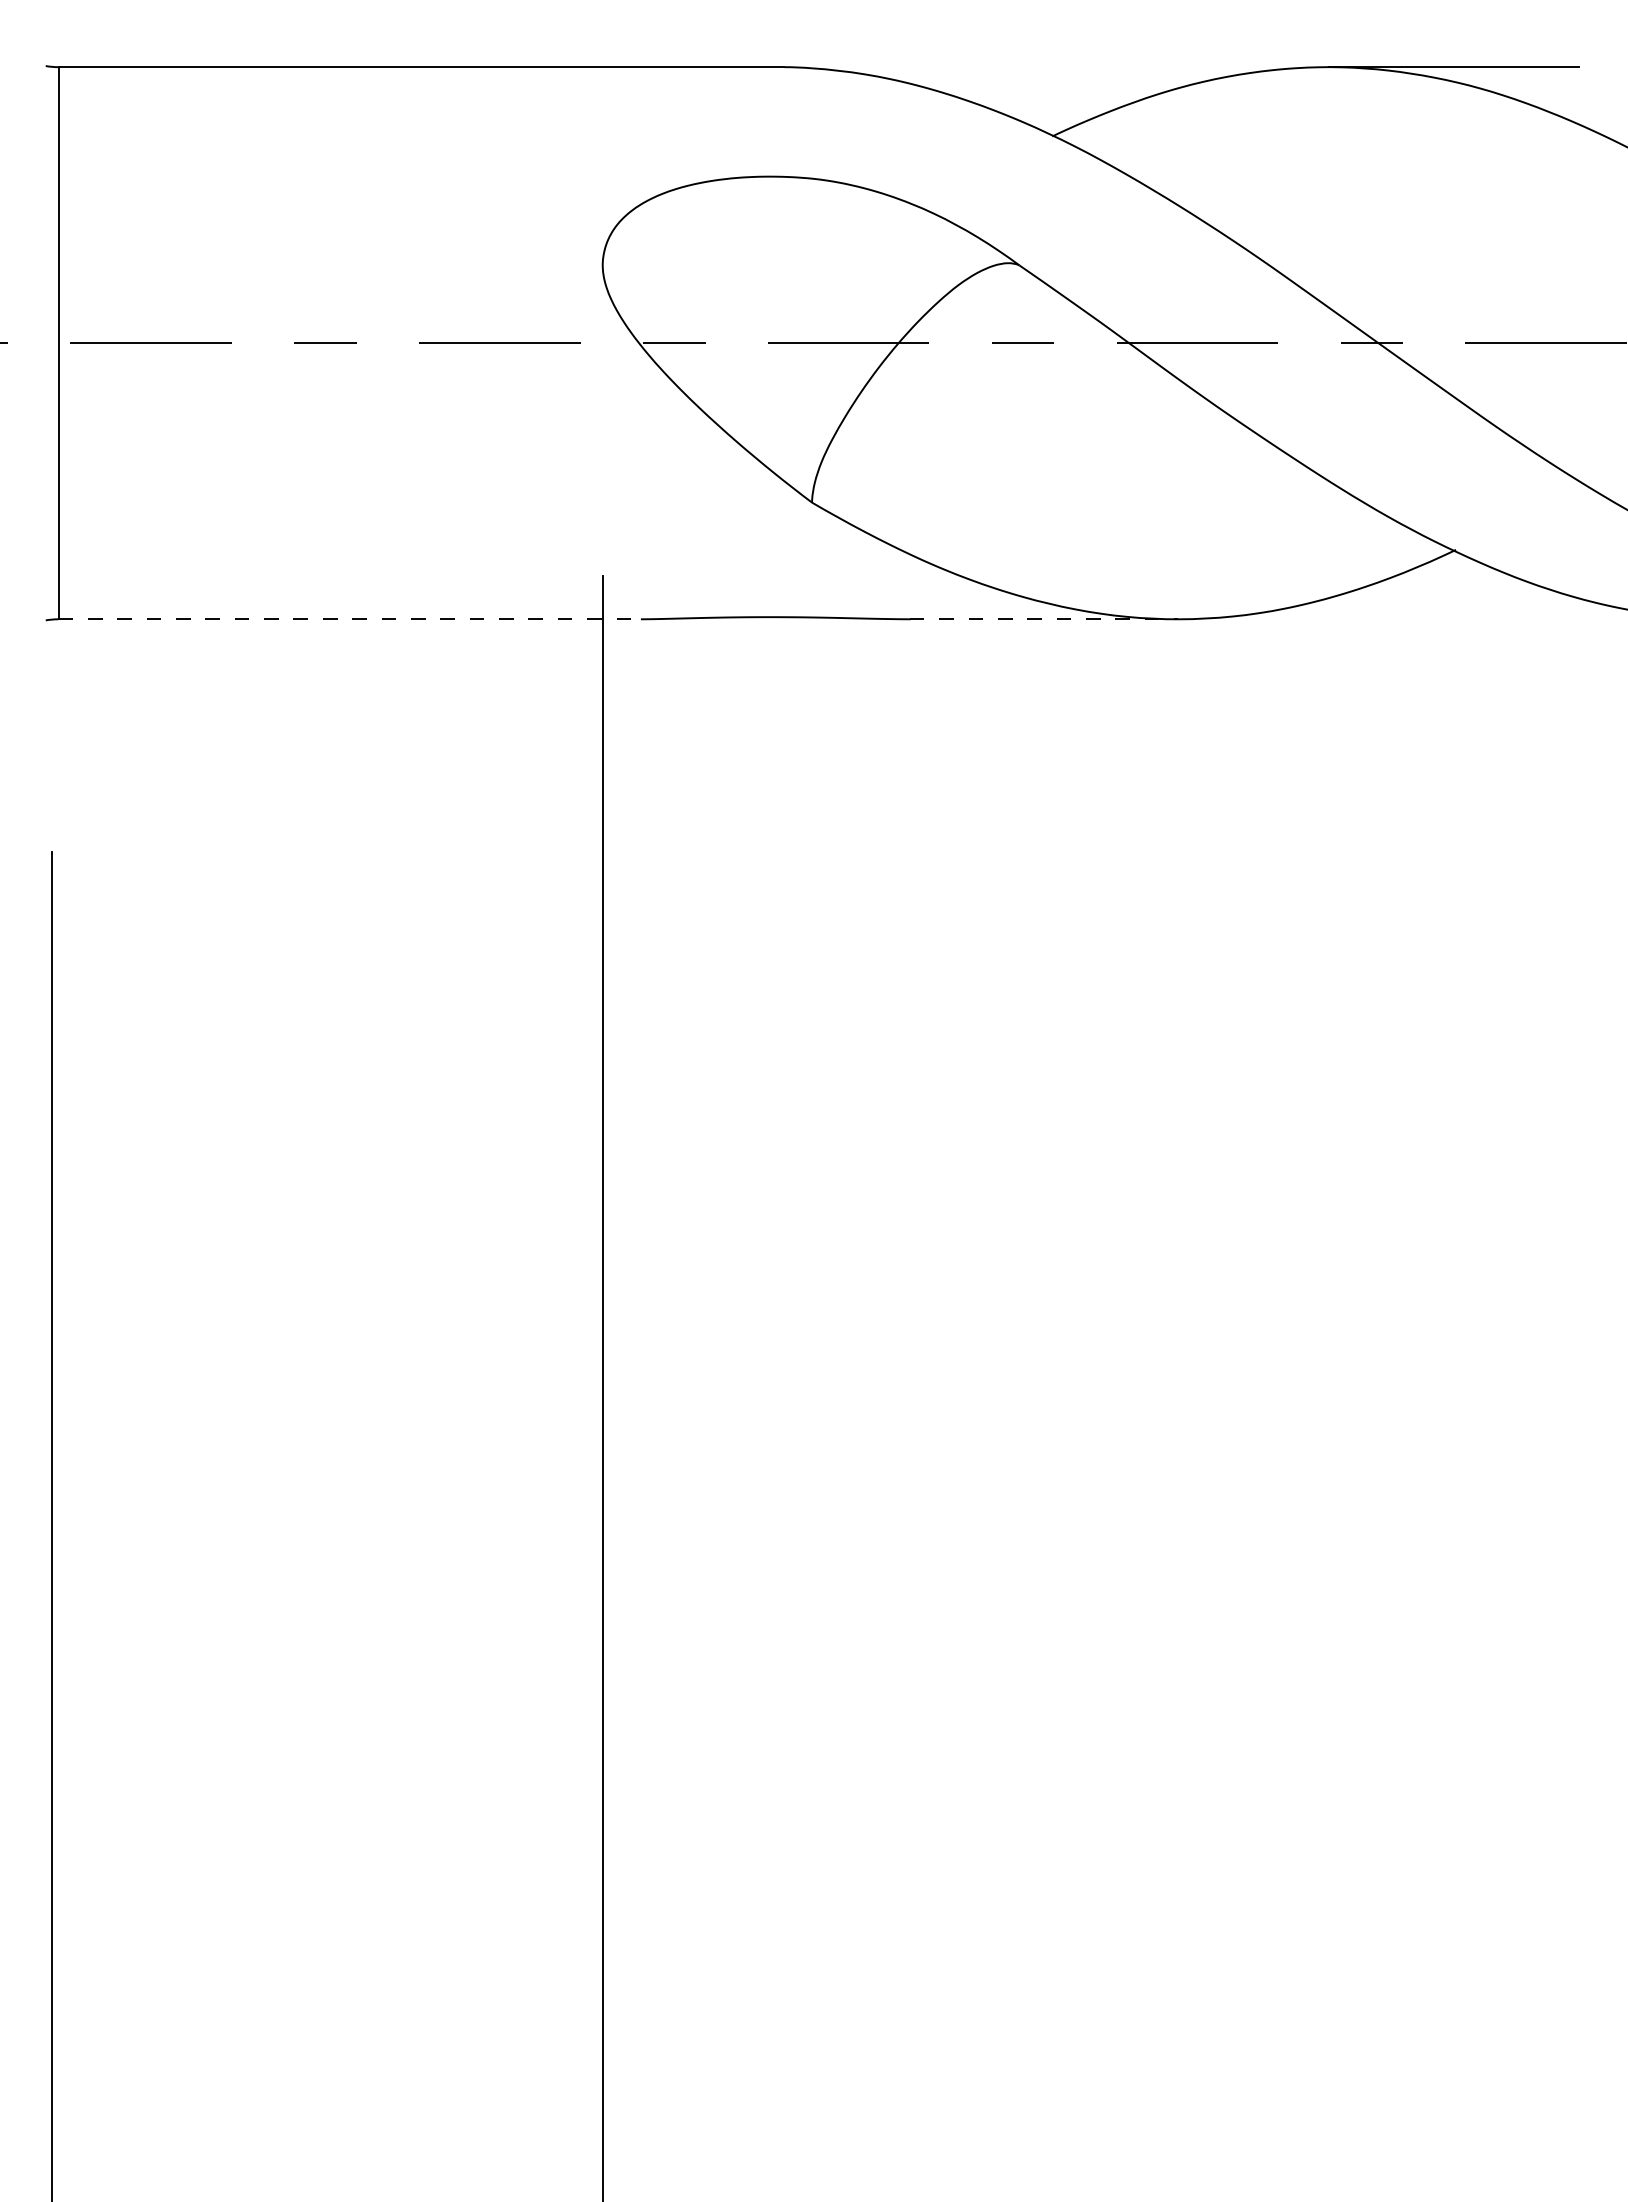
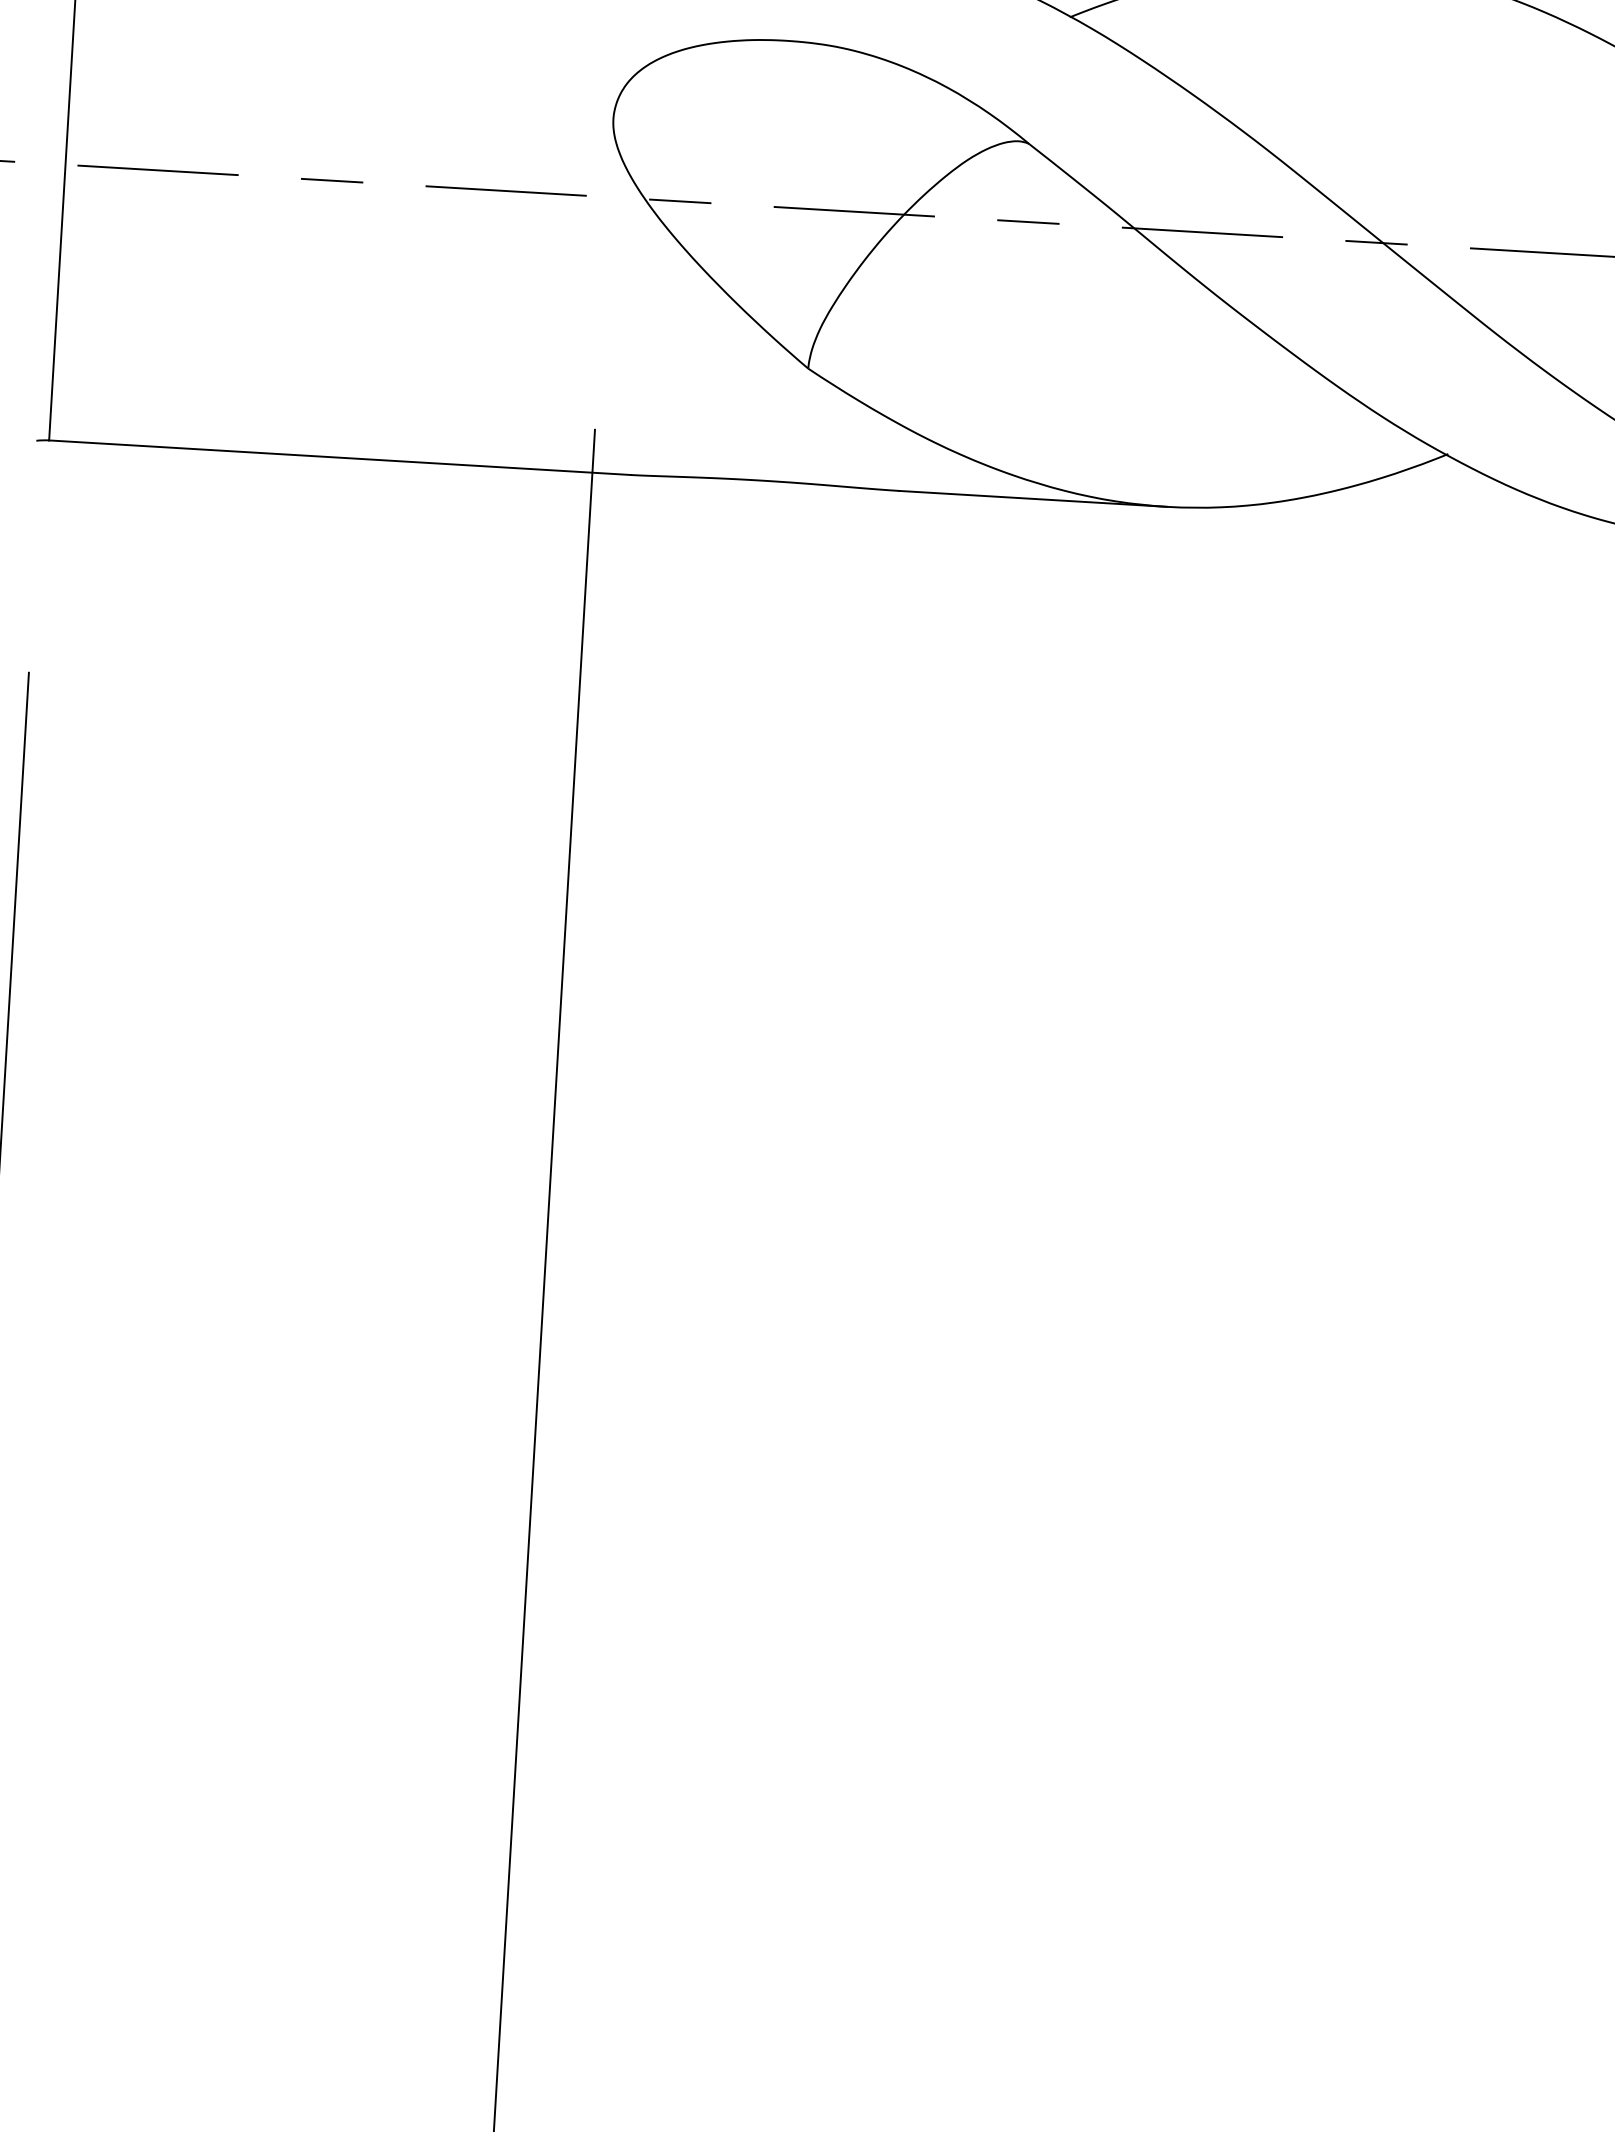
line: (350, 619) -> (340, 457), dashed -> solid
line: (1044, 619) -> (1033, 499), dashed -> solid

